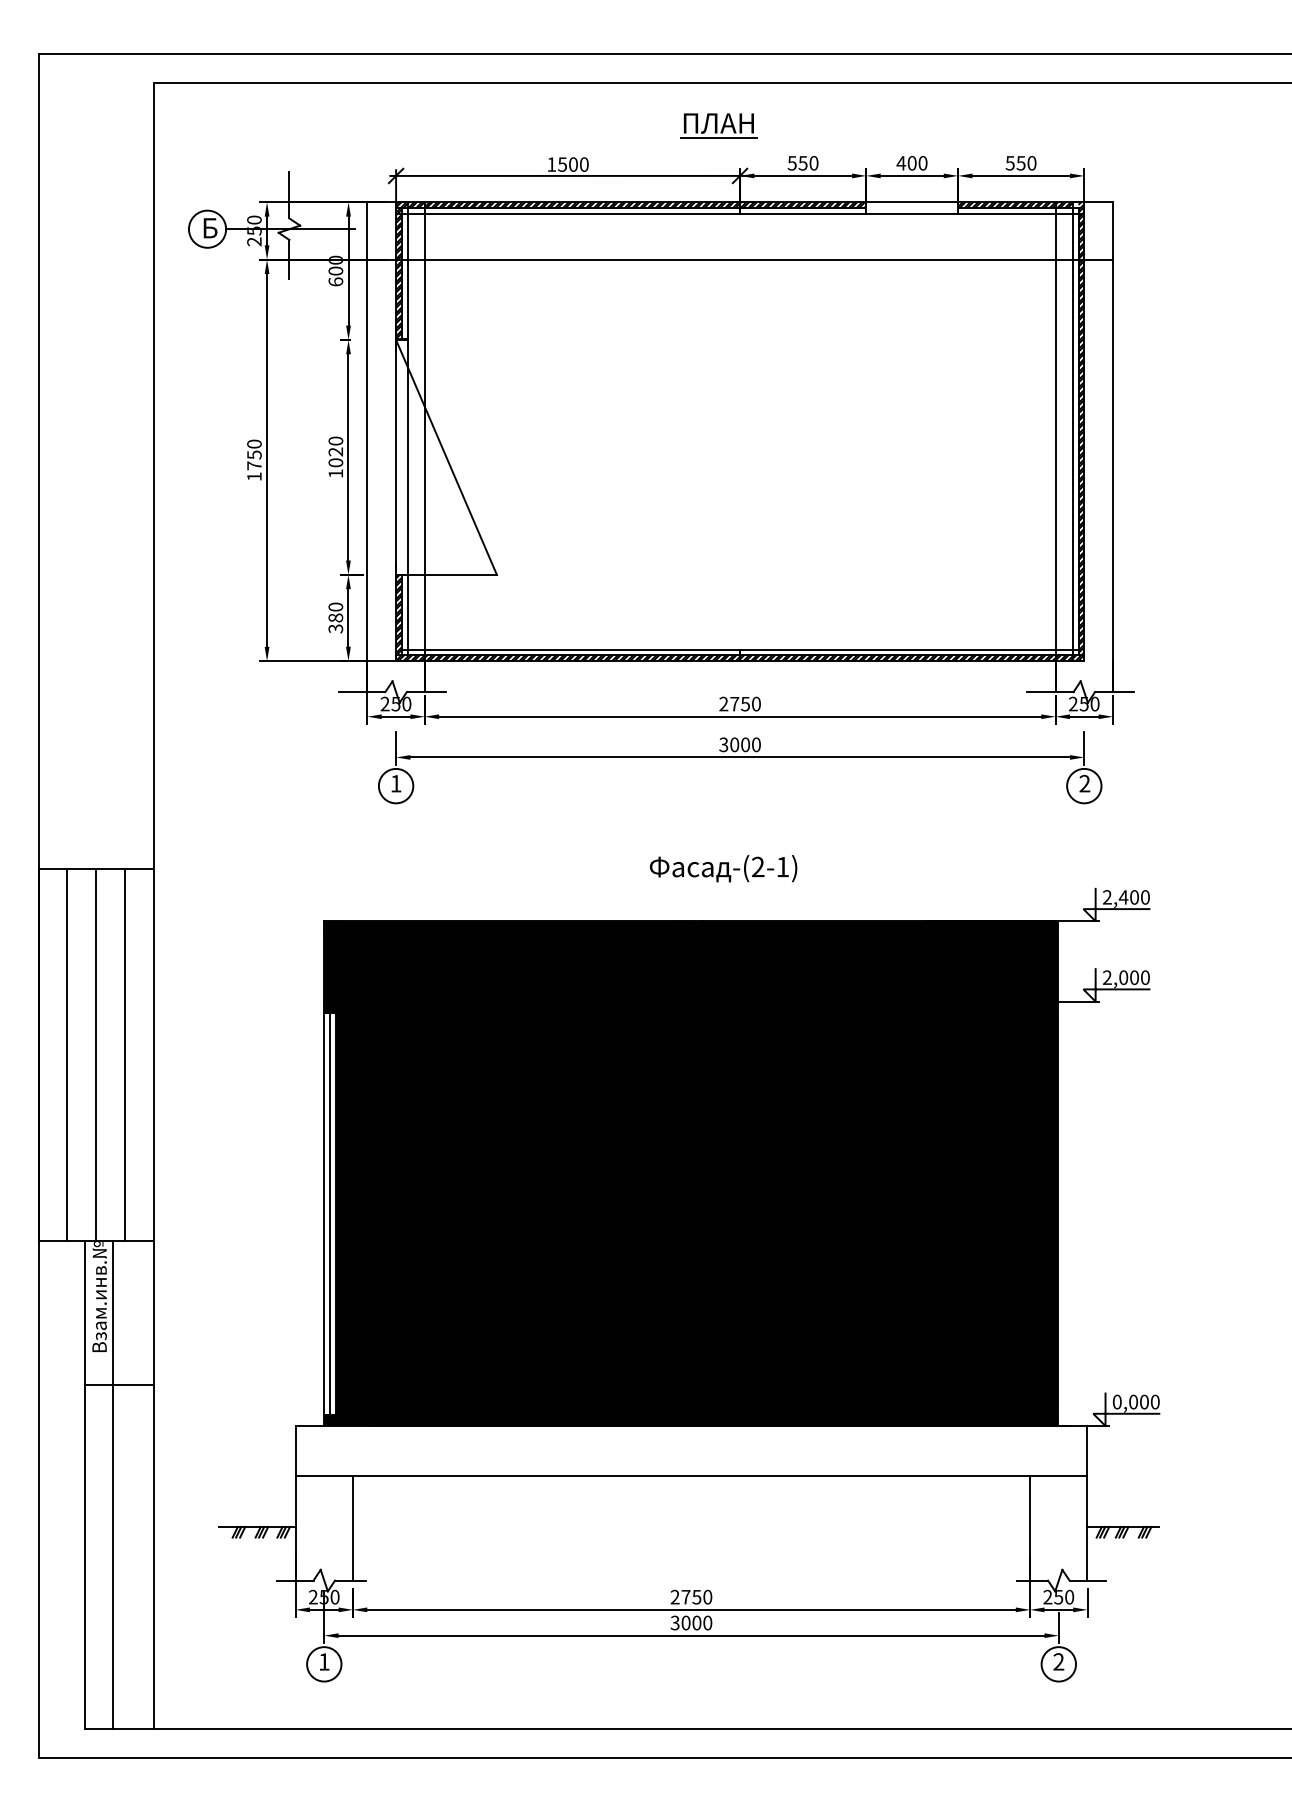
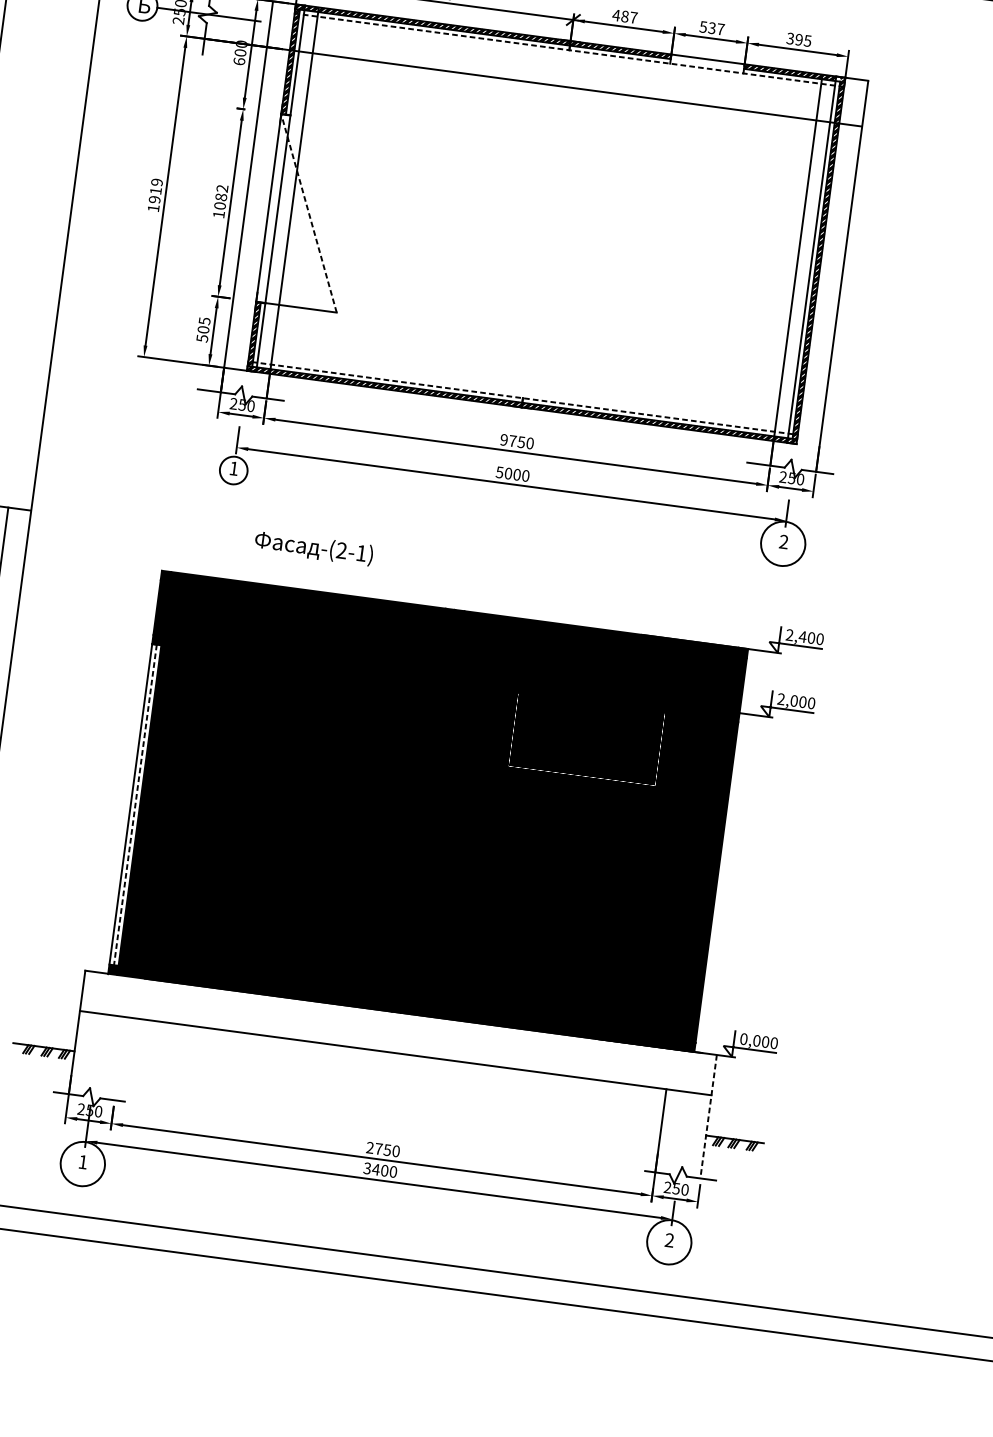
text: (802, 163) -> (624, 16), 550 -> 487
text: (911, 163) -> (711, 28), 400 -> 537
text: (1021, 163) -> (799, 40), 550 -> 395
line: (739, 213) -> (568, 49), solid -> dashed
text: (335, 446) -> (221, 192), 1020 -> 1082
text: (254, 454) -> (156, 190), 1750 -> 1919
line: (446, 457) -> (308, 213), solid -> dashed
text: (335, 617) -> (203, 329), 380 -> 505
line: (739, 649) -> (522, 398), solid -> dashed
text: (723, 704) -> (503, 440), 2750 -> 9750
text: (723, 744) -> (499, 472), 3000 -> 5000
circle: (1084, 785) -> (783, 543), size x1.6
text: (723, 868) -> (313, 548), moved
line: (330, 1213) -> (135, 804), solid -> dashed
line: (1086, 1503) -> (708, 1116), solid -> dashed
line: (352, 1528) -> (119, 1058), removed
text: (685, 1622) -> (375, 1169), 3000 -> 3400
circle: (324, 1664) -> (83, 1164), size x1.6
circle: (1058, 1664) -> (669, 1242), size x1.6

